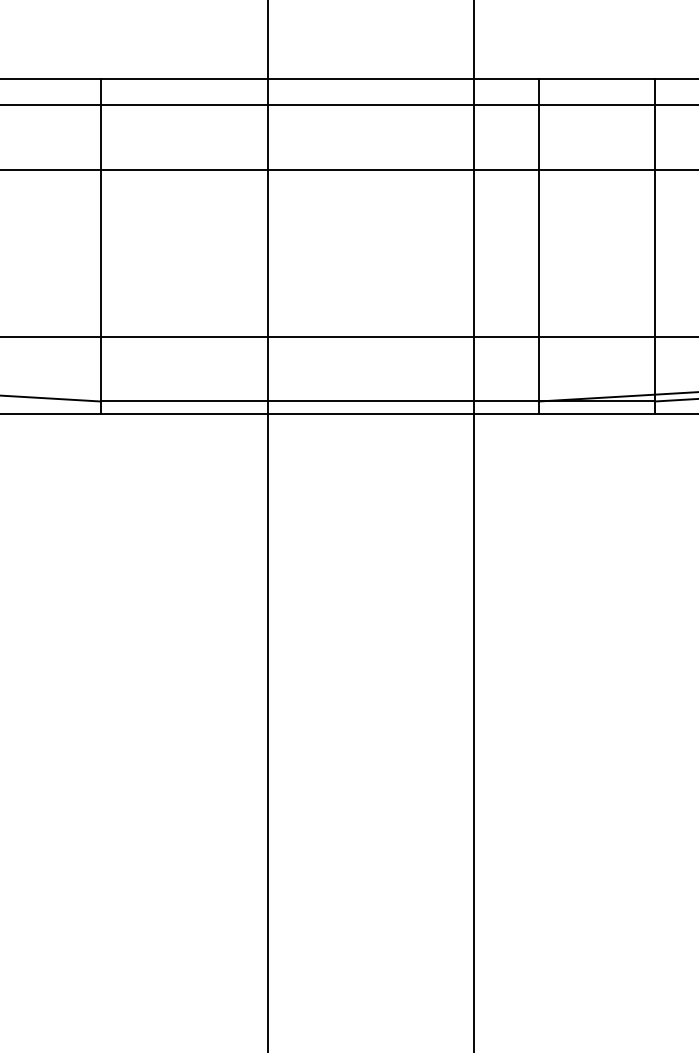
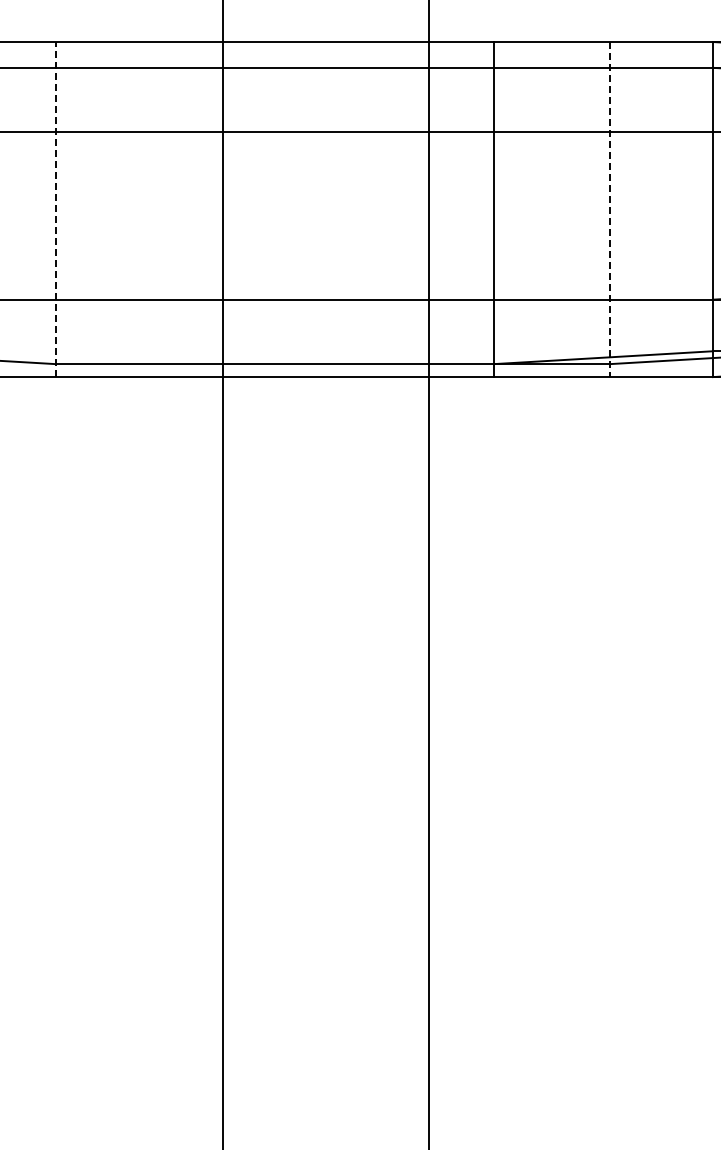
line: (100, 246) -> (55, 209), solid -> dashed
line: (654, 246) -> (609, 209), solid -> dashed

